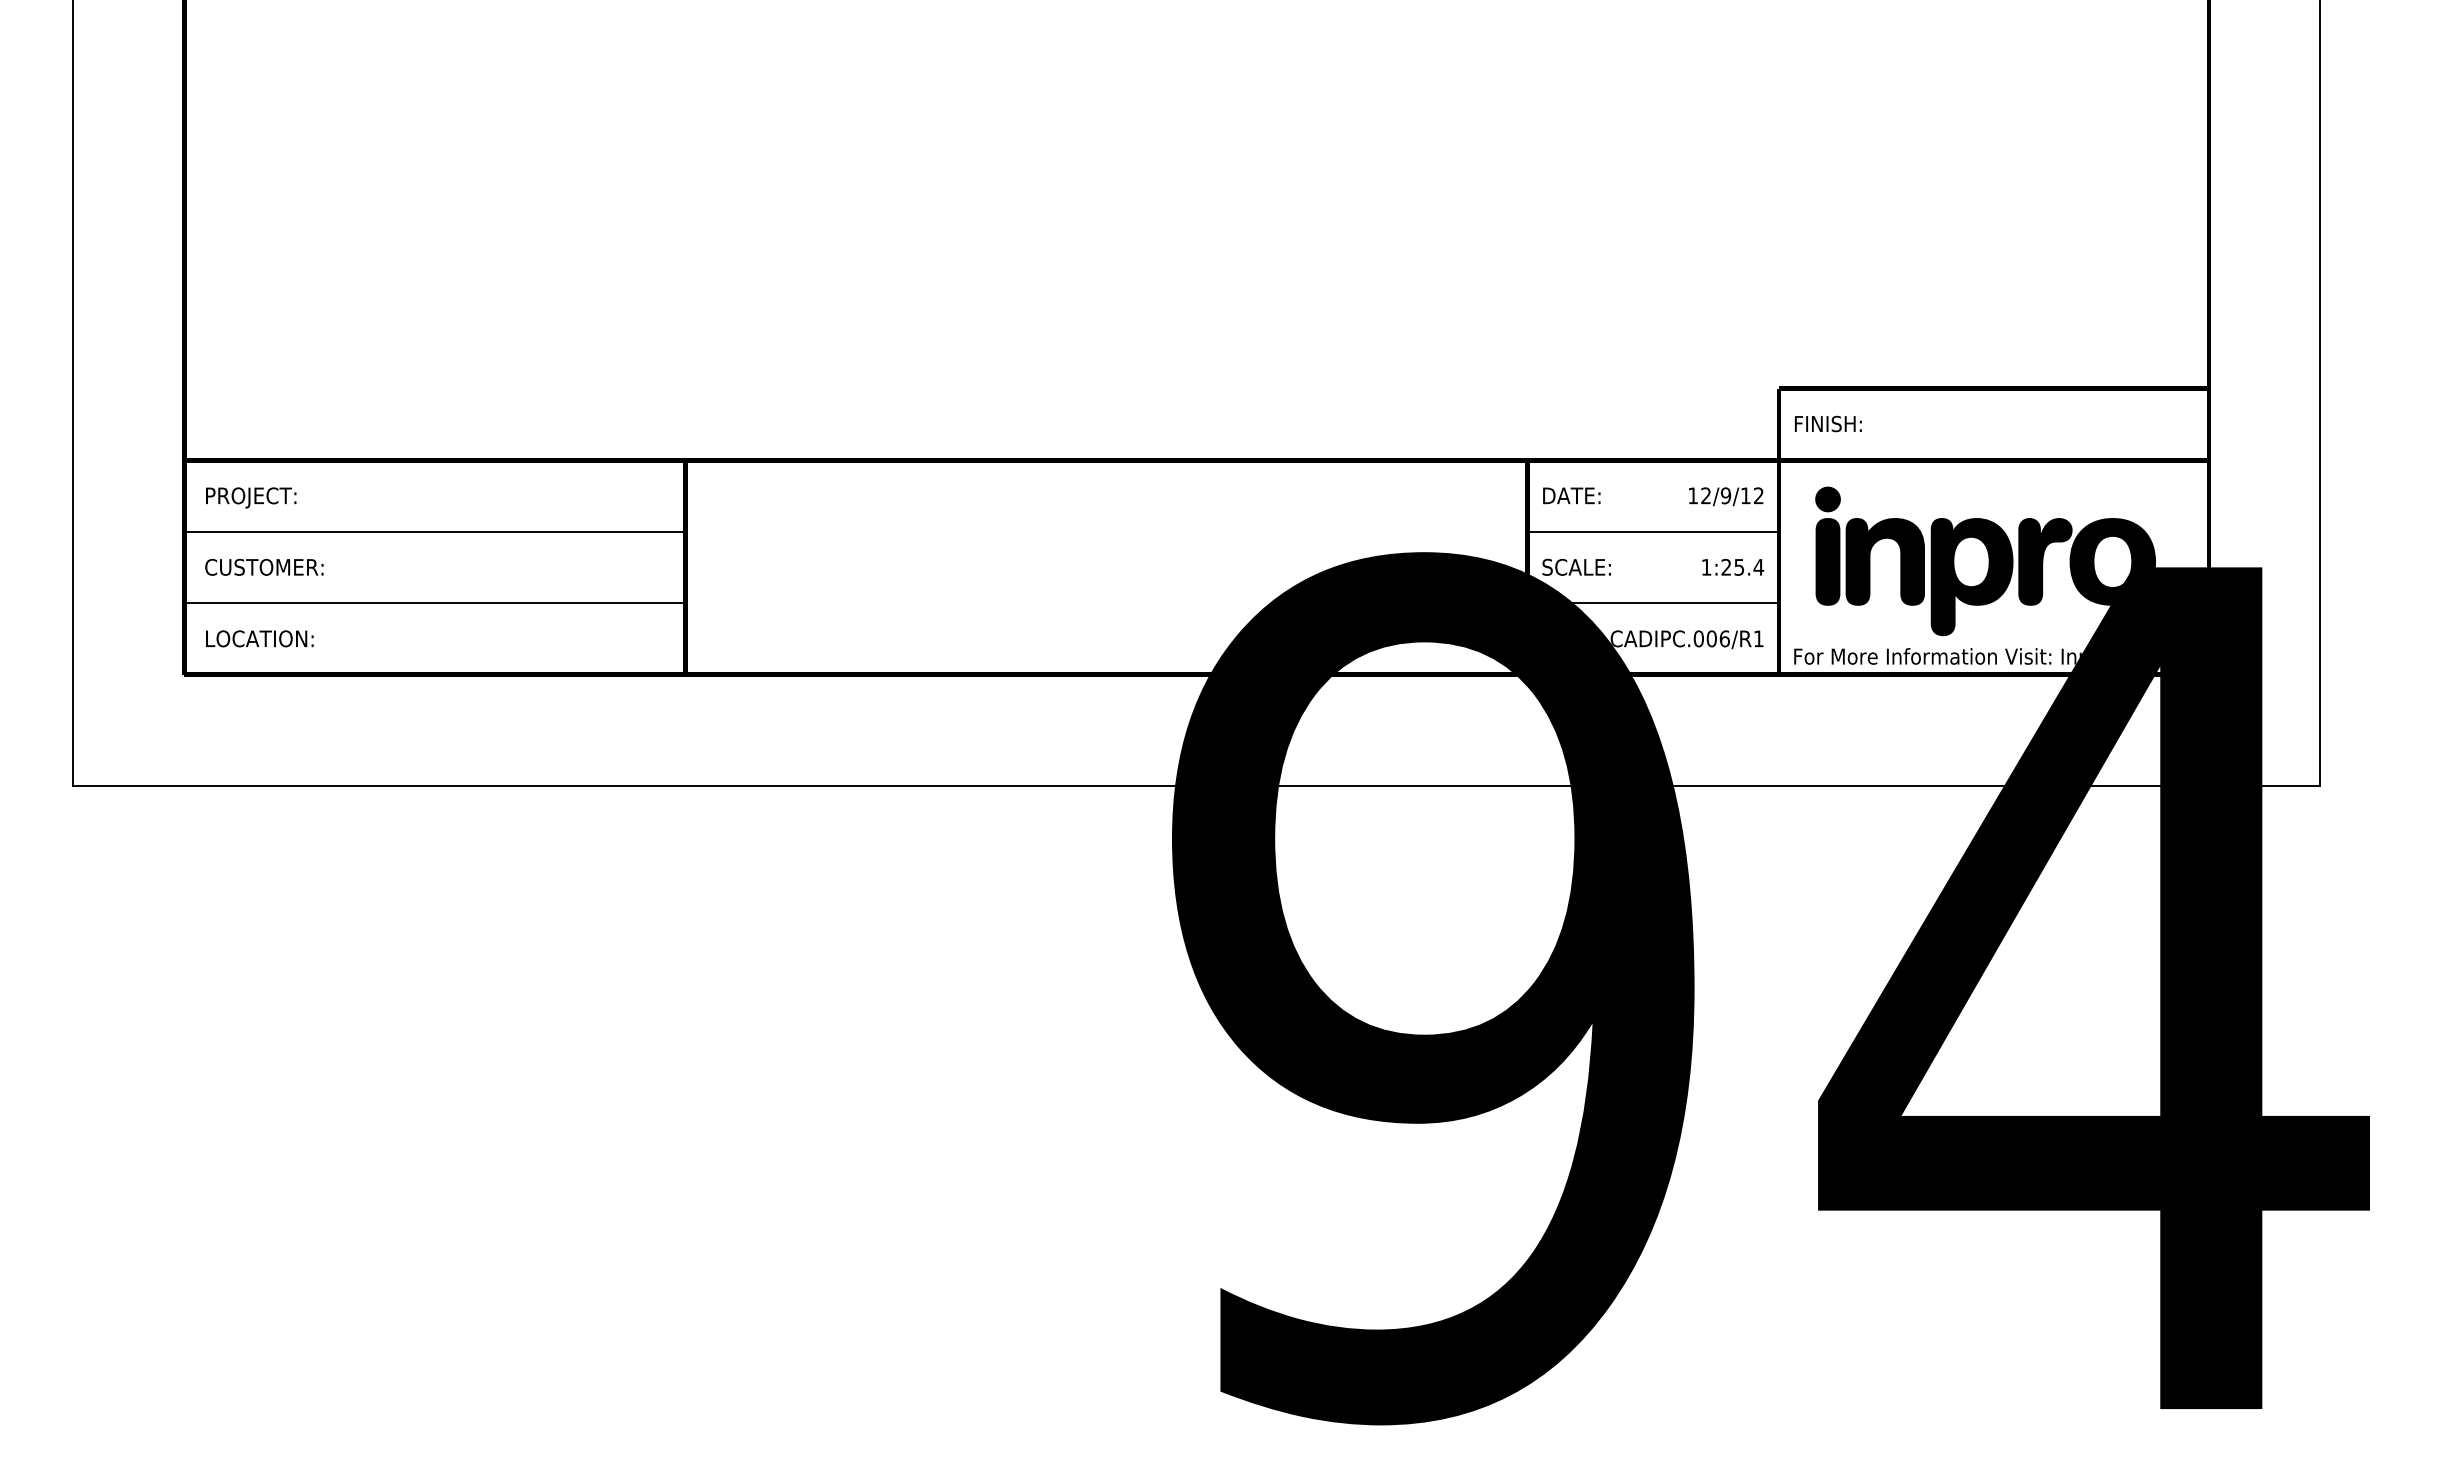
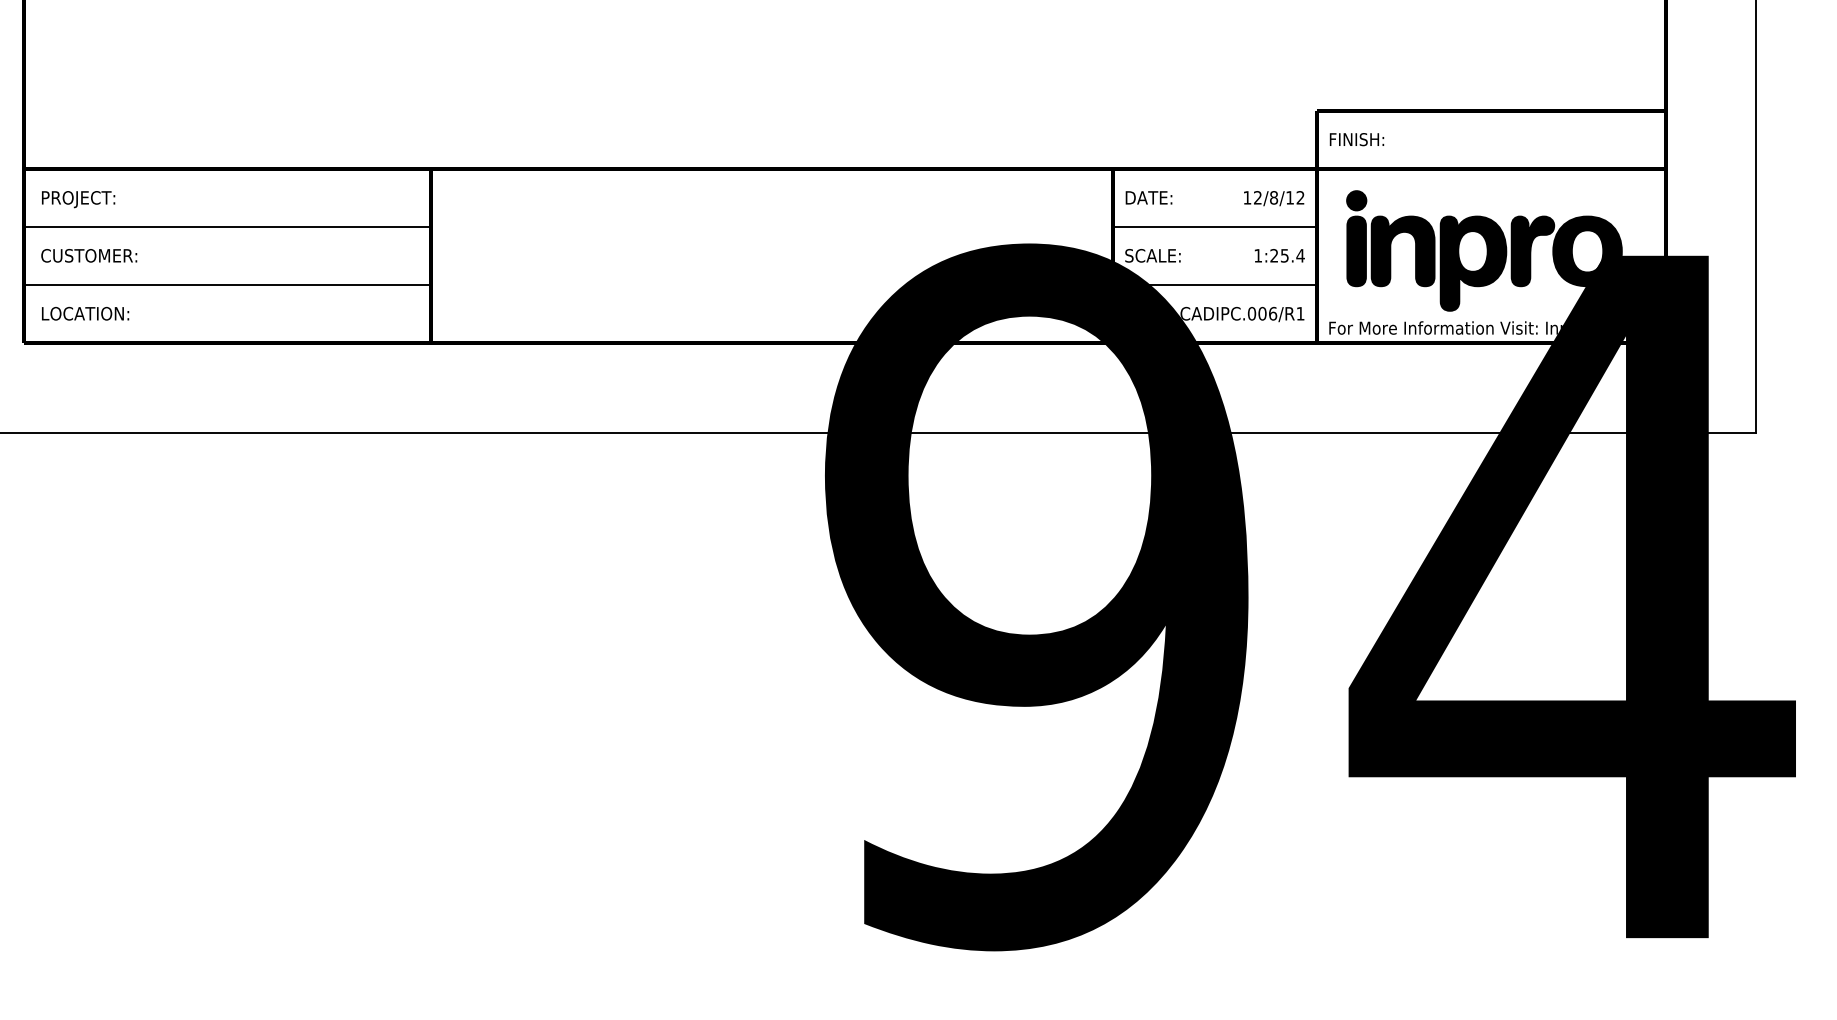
text: (1725, 495) -> (1273, 197), 12/9/12 -> 12/8/12

